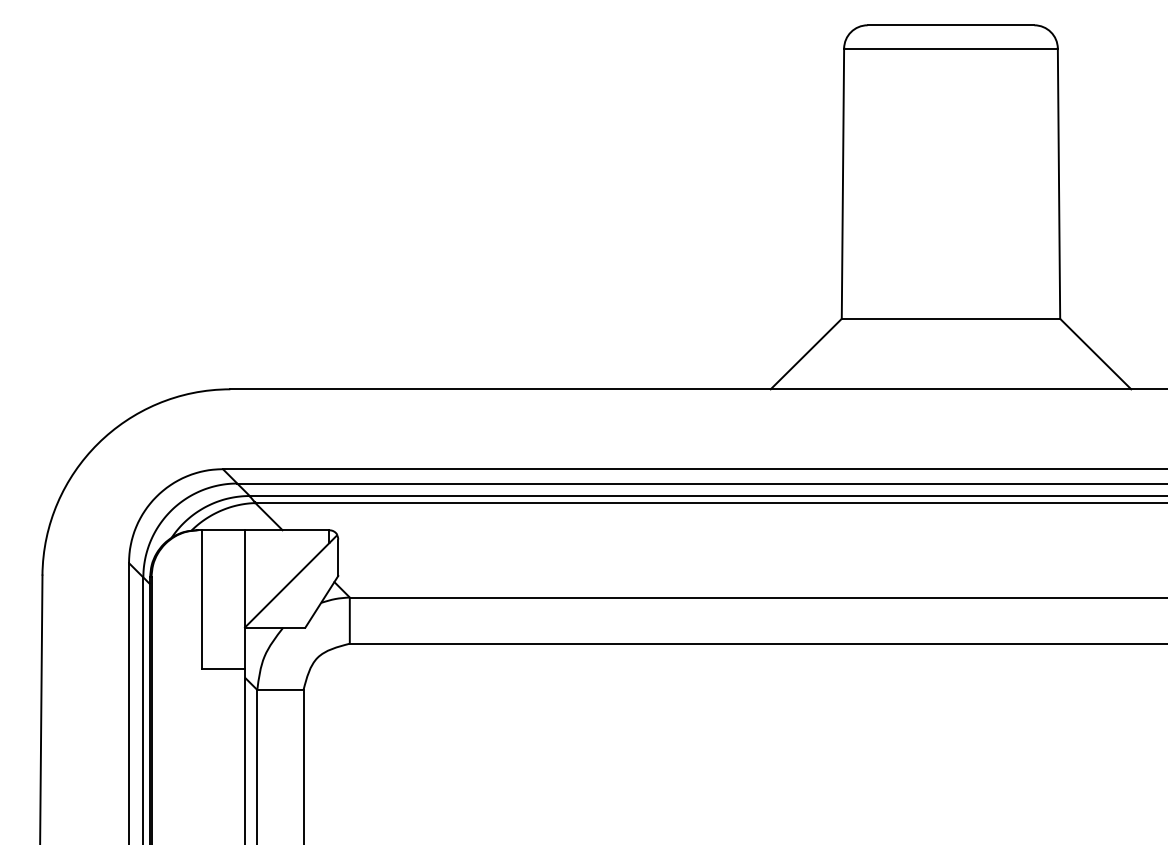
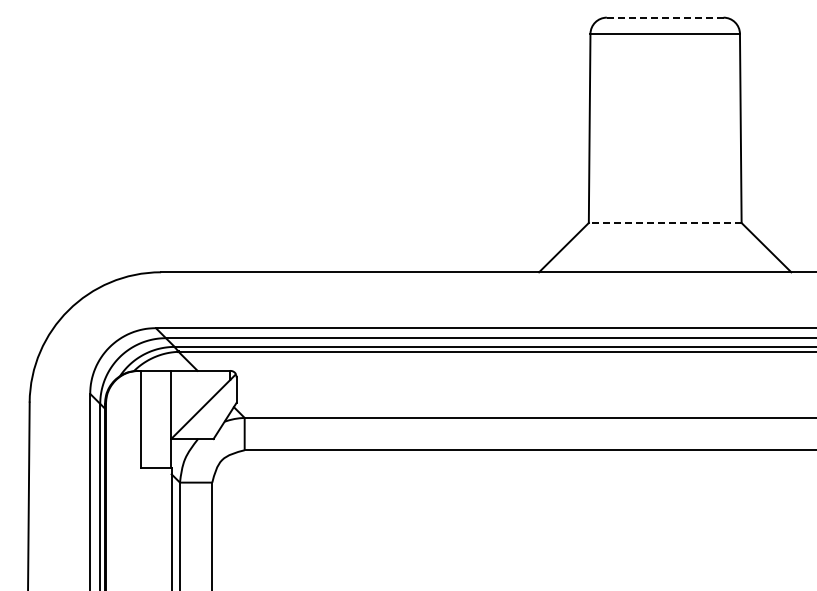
line: (949, 25) -> (664, 17), solid -> dashed
line: (949, 319) -> (664, 223), solid -> dashed

